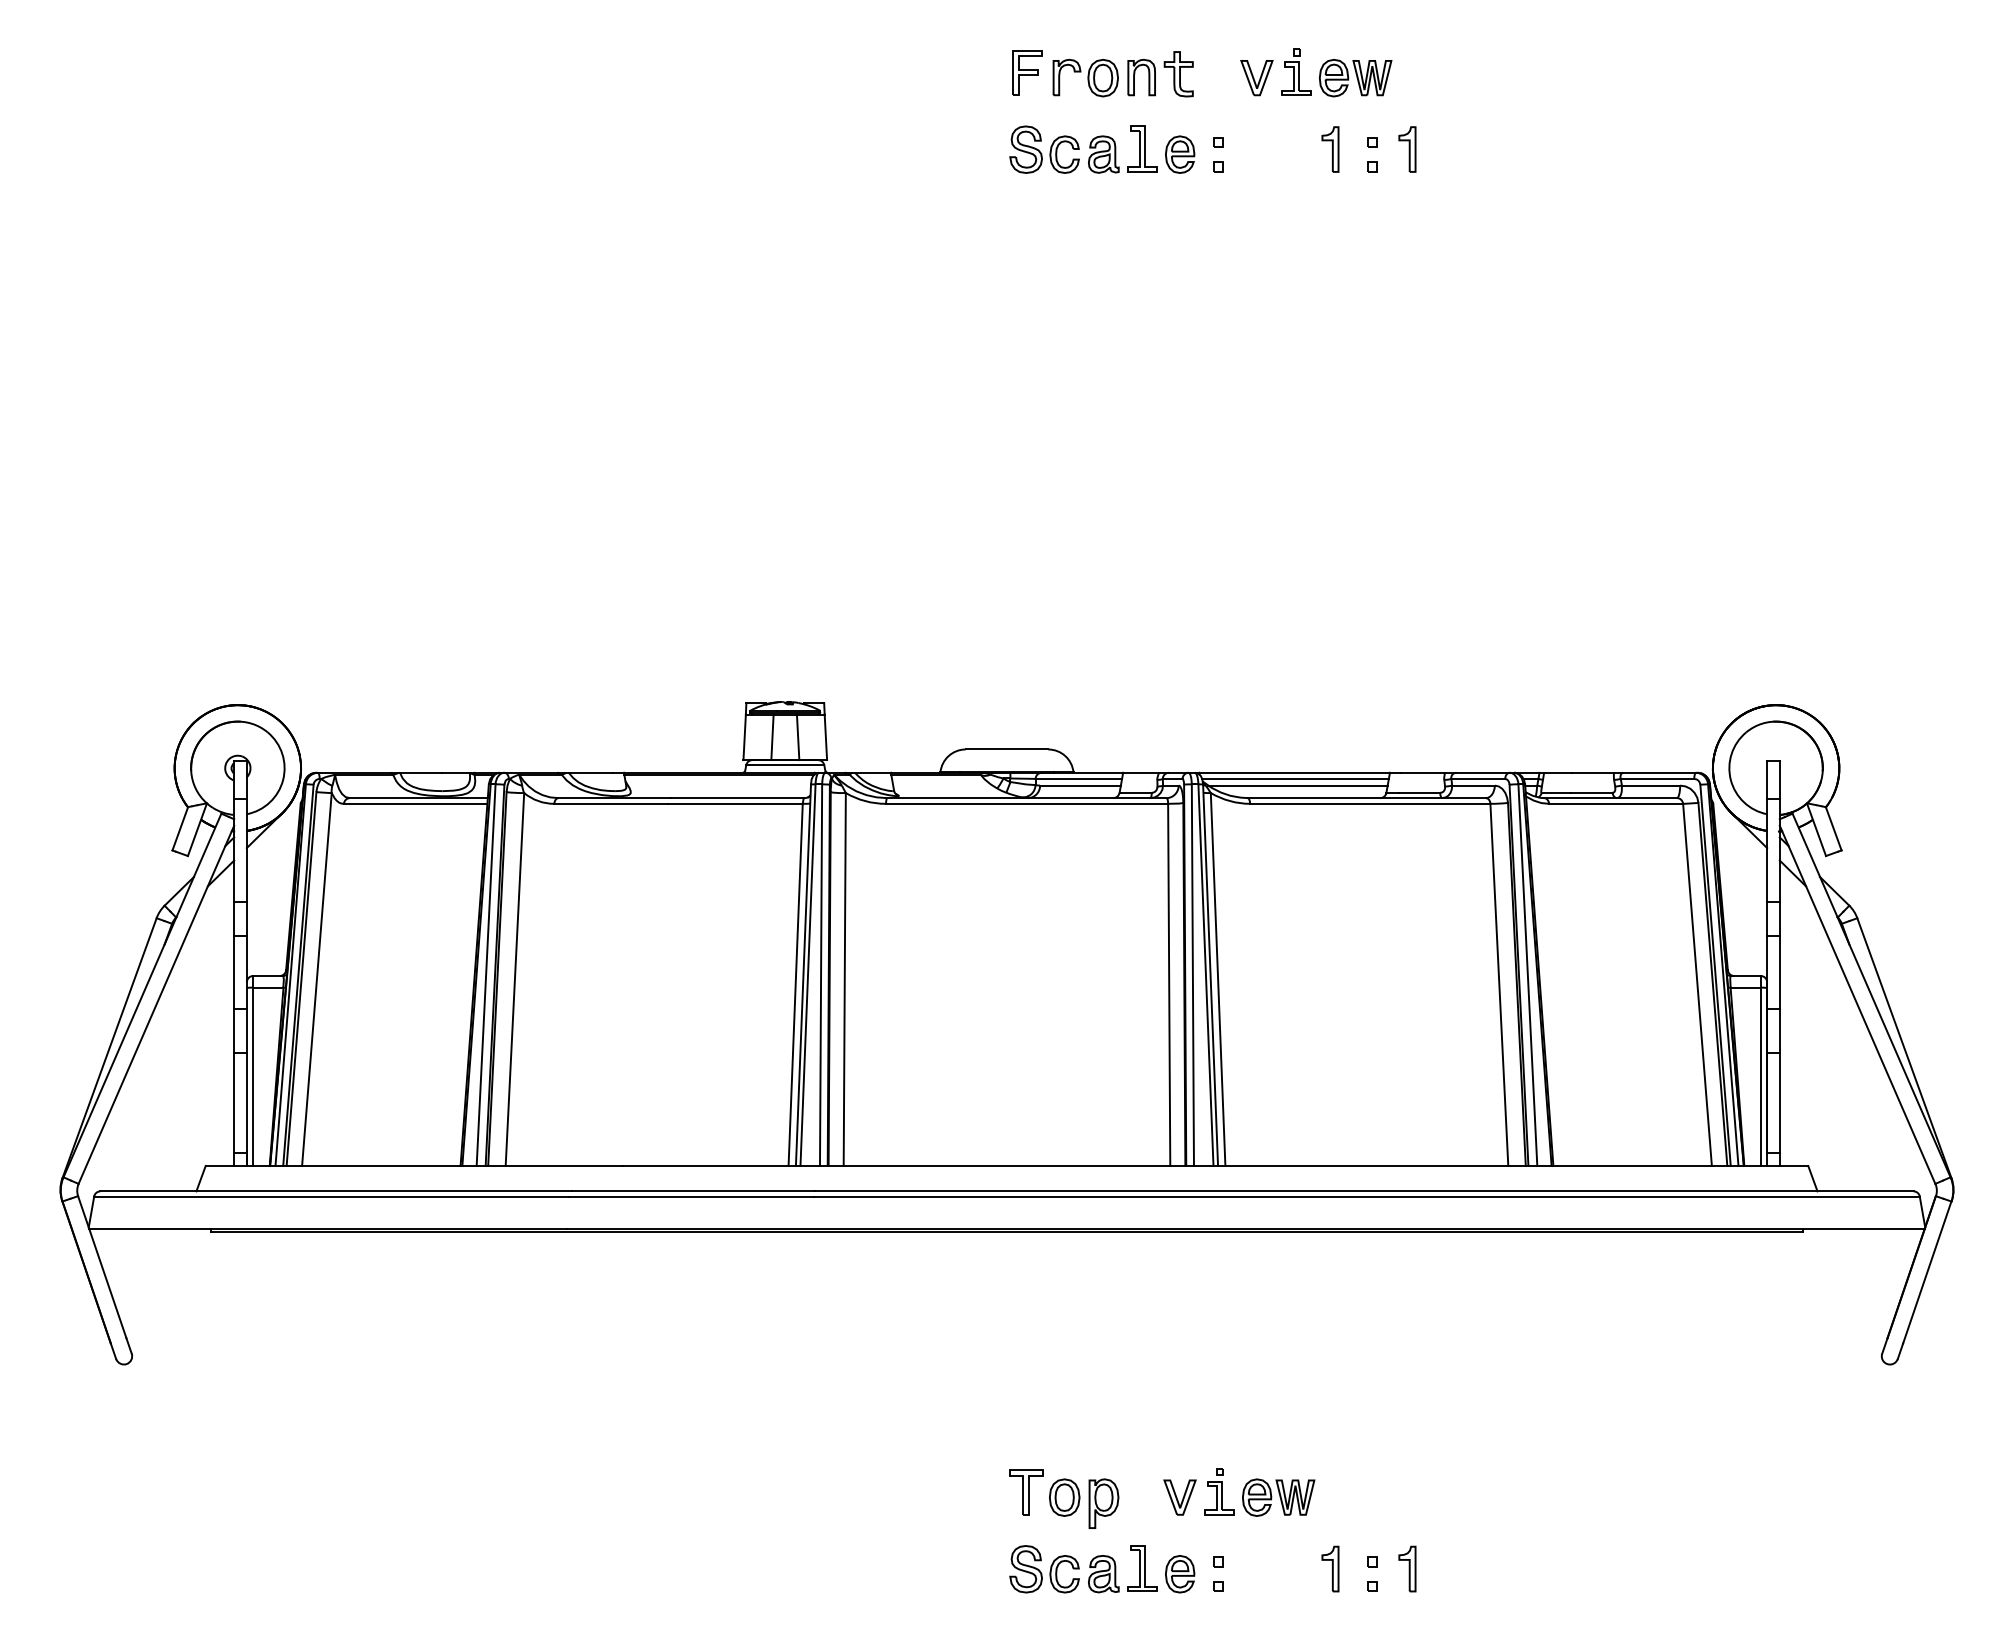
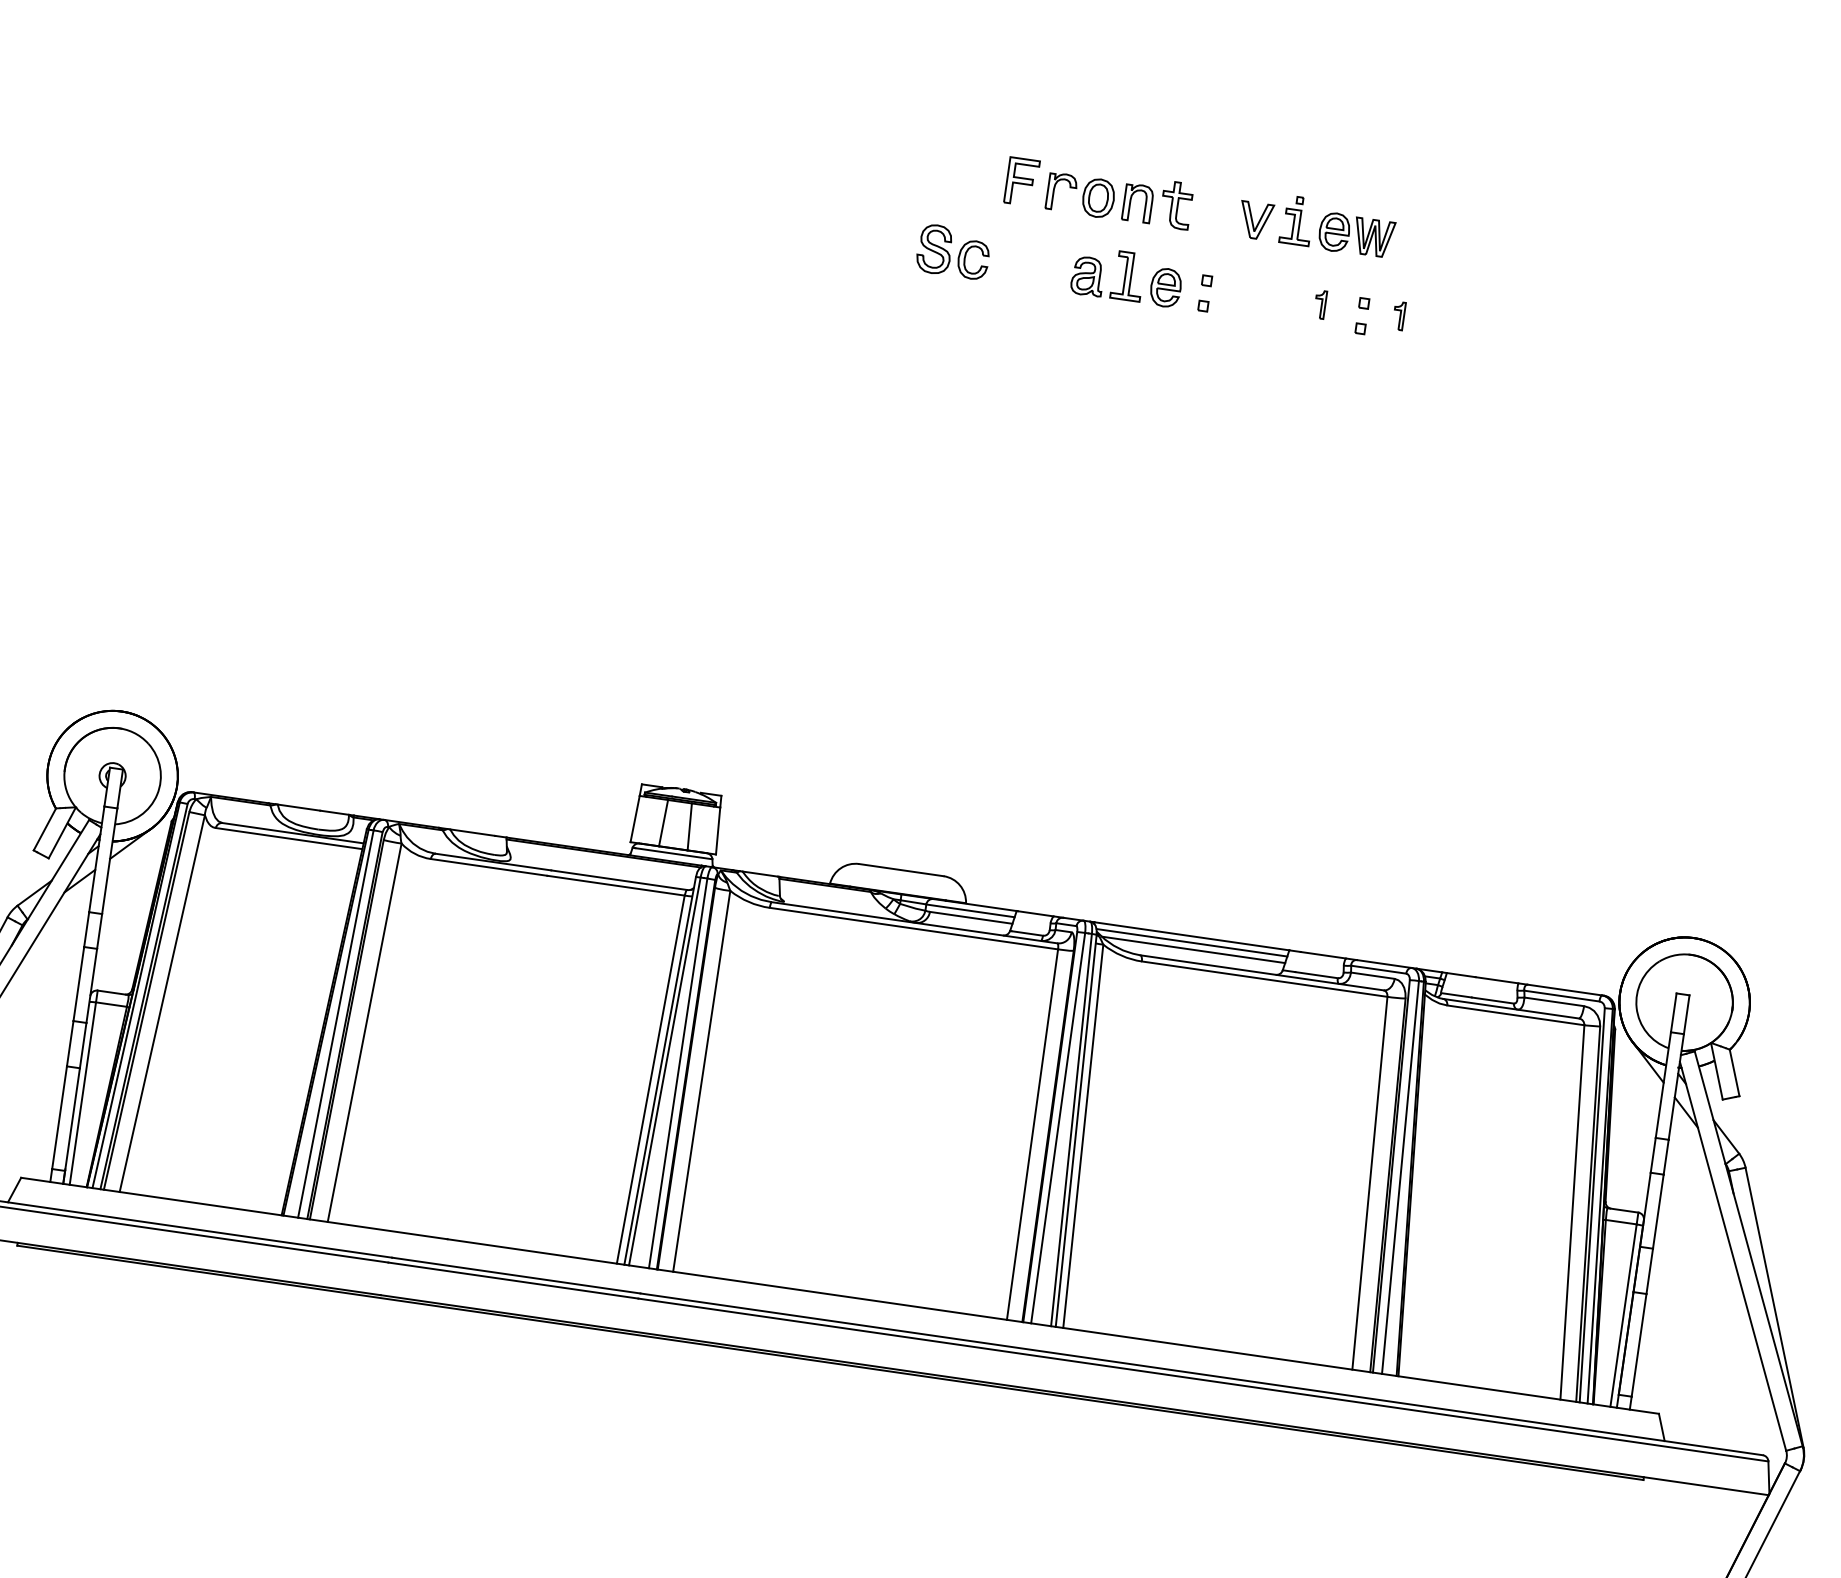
part: (1044, 149) -> (953, 251), moved
part: (1330, 149) -> (1320, 304), size x0.6
part: (1407, 149) -> (1399, 315), size x0.6

